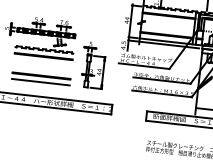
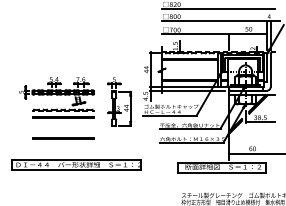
part: (93, 65) -> (119, 101), moved
line: (40, 81) -> (62, 144), removed

